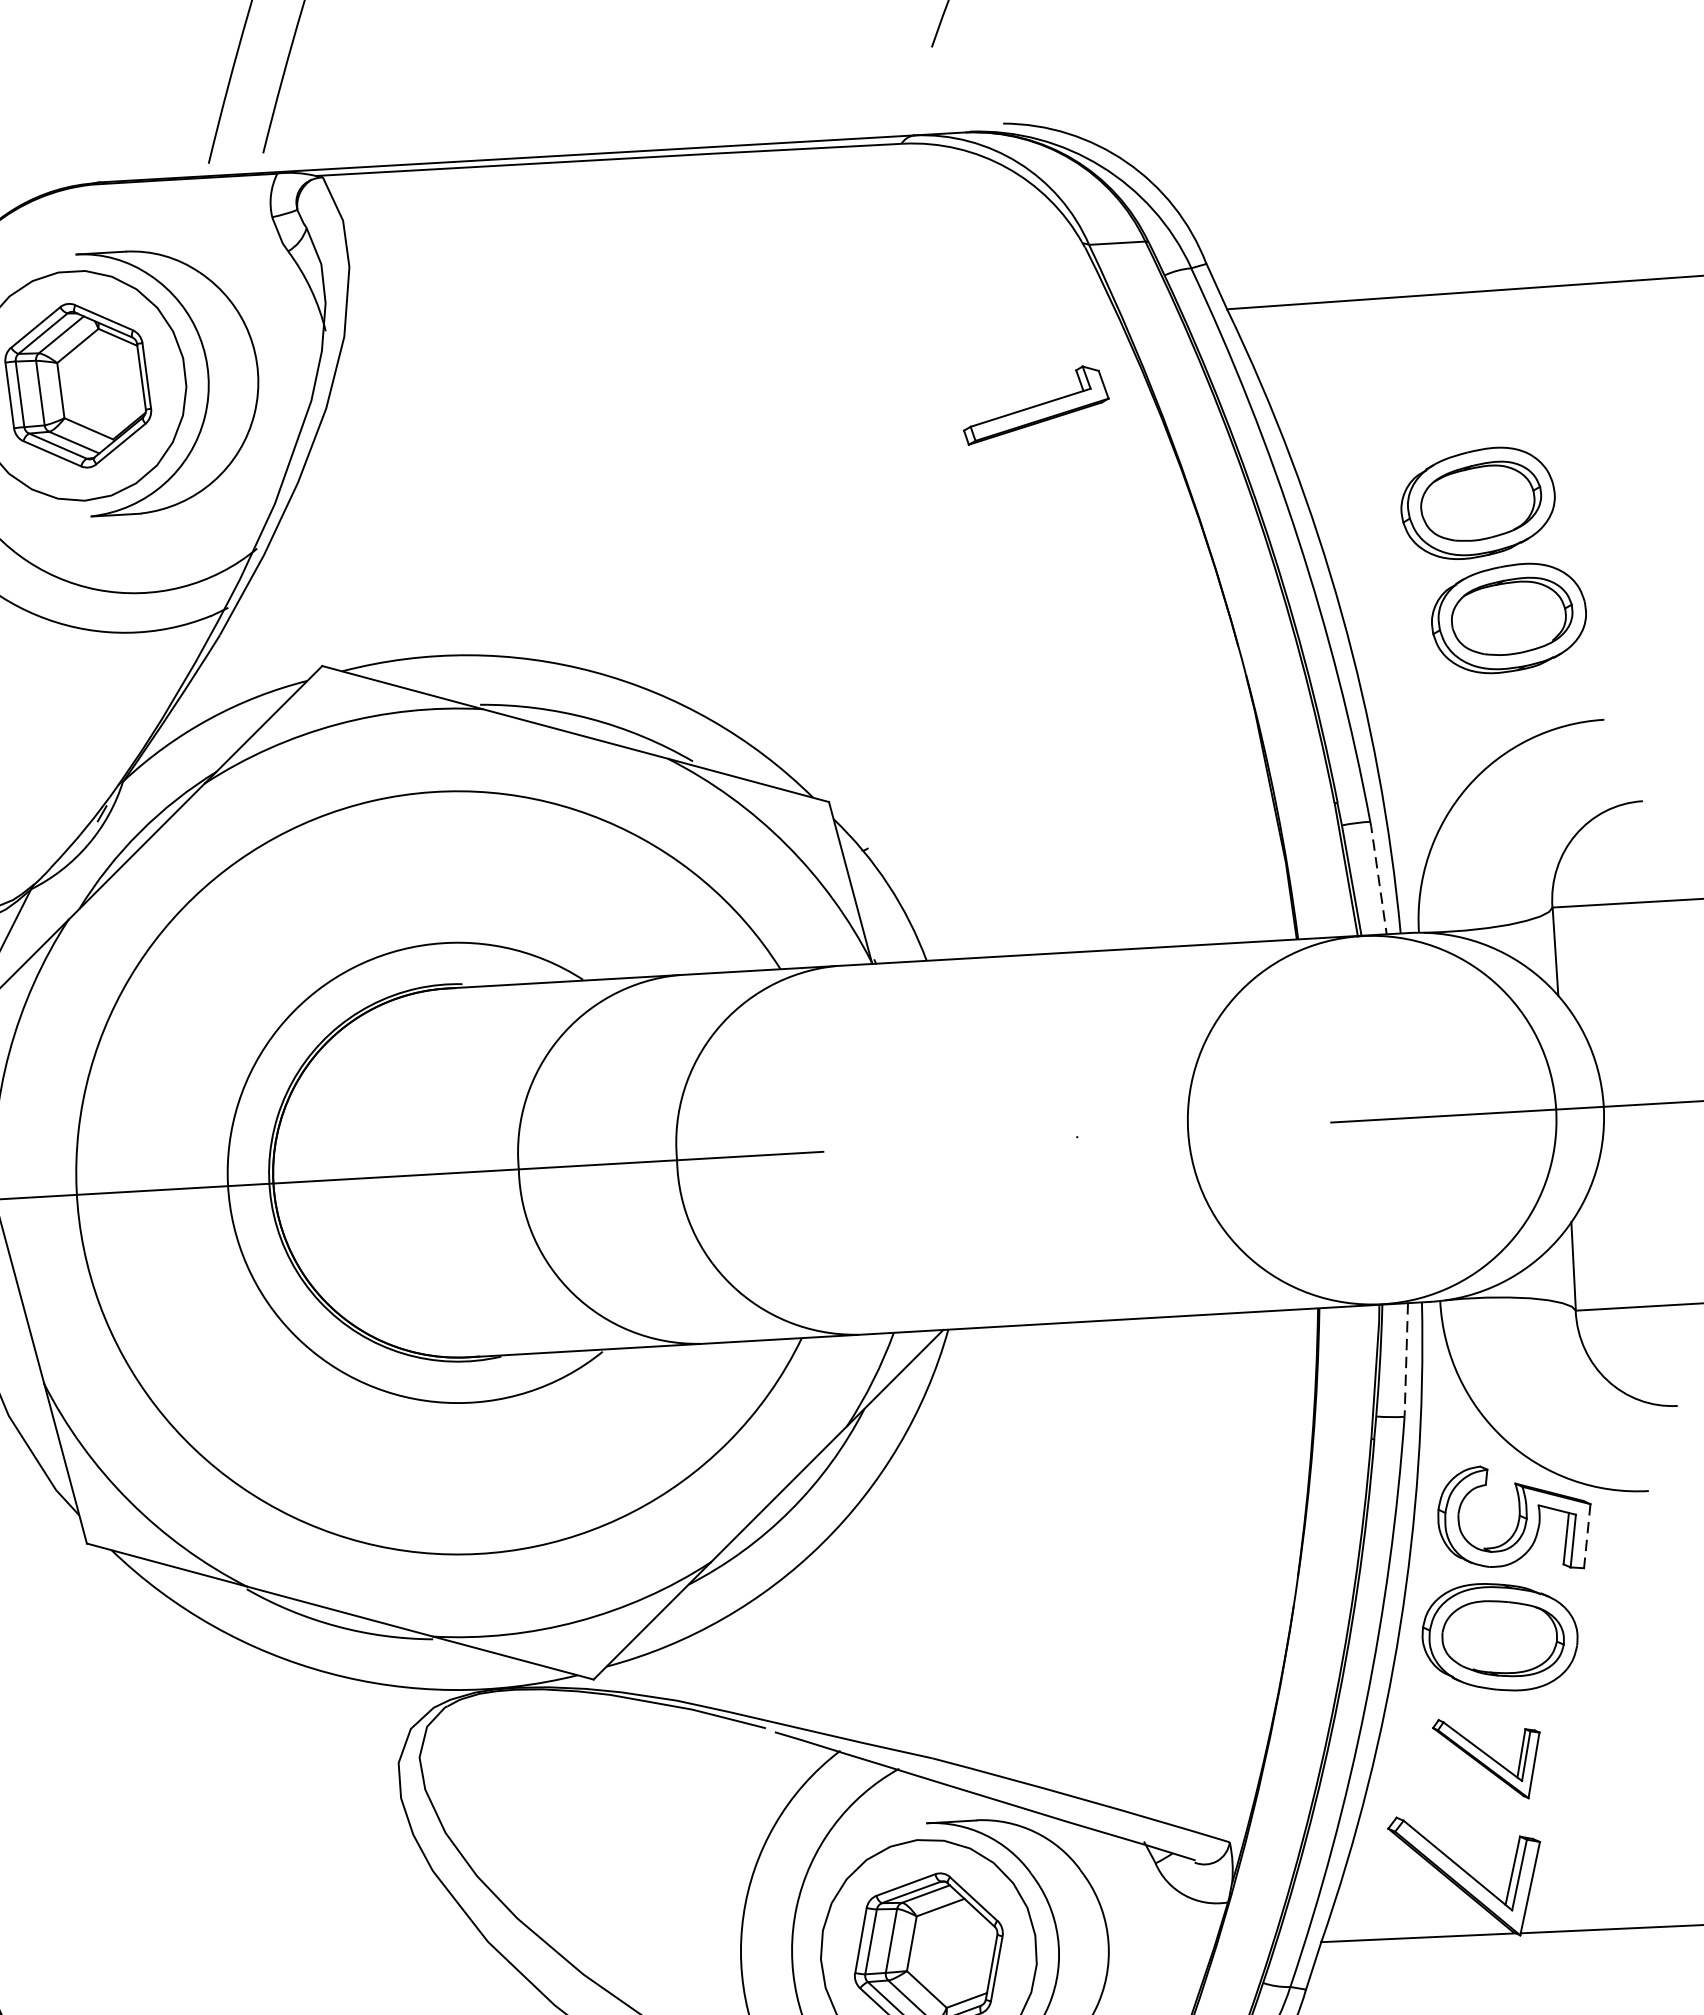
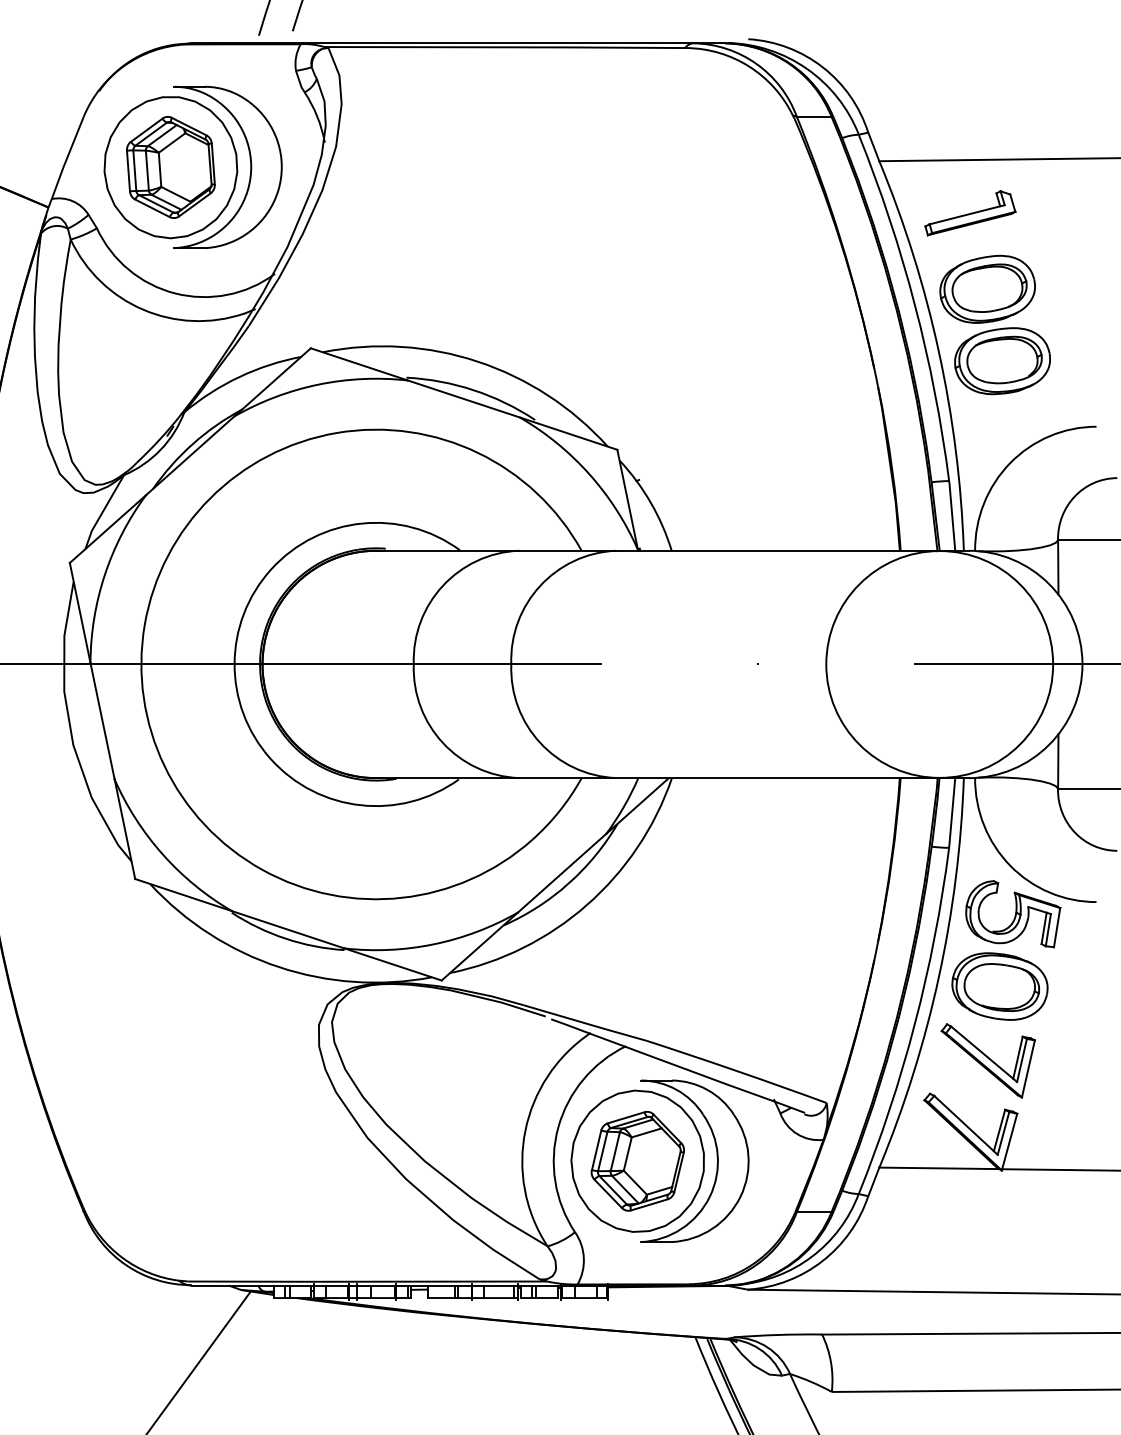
part: (1035, 405) -> (970, 213), moved
part: (1492, 559) -> (994, 324), moved
line: (1378, 875) -> (952, 514), dashed -> solid
line: (1406, 1359) -> (952, 812), dashed -> solid
line: (1587, 1535) -> (1057, 927), dashed -> solid
part: (1486, 1758) -> (987, 1060), size x1.43

